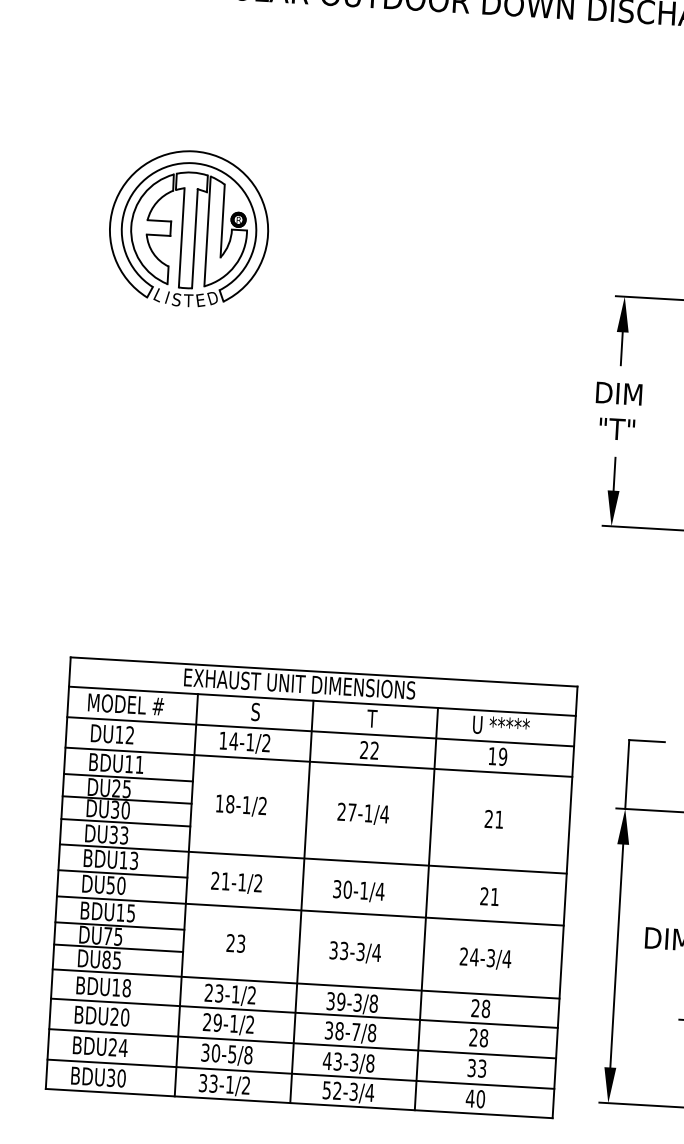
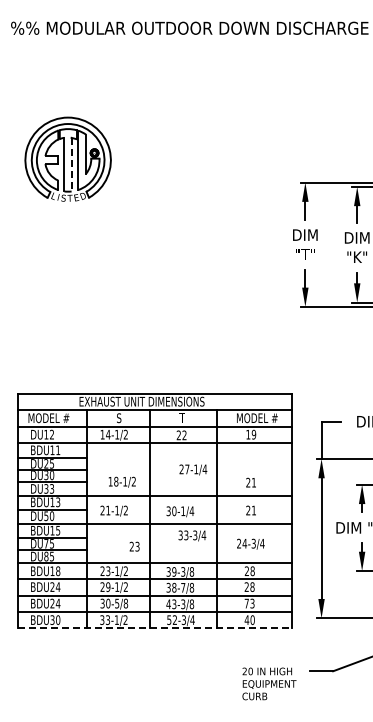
line: (194, 238) -> (71, 164), solid -> dashed
text: (509, 727) -> (256, 418), U ***** -> MODEL #
text: (239, 804) -> (121, 481), moved
text: (363, 813) -> (193, 469), moved
text: (493, 818) -> (250, 482), moved
text: (235, 943) -> (134, 546), moved
text: (355, 951) -> (192, 535), moved
text: (123, 1016) -> (57, 586), BDU20 -> BDU24
text: (471, 1067) -> (246, 603), 33 -> 73
line: (300, 1104) -> (155, 628), solid -> dashed

